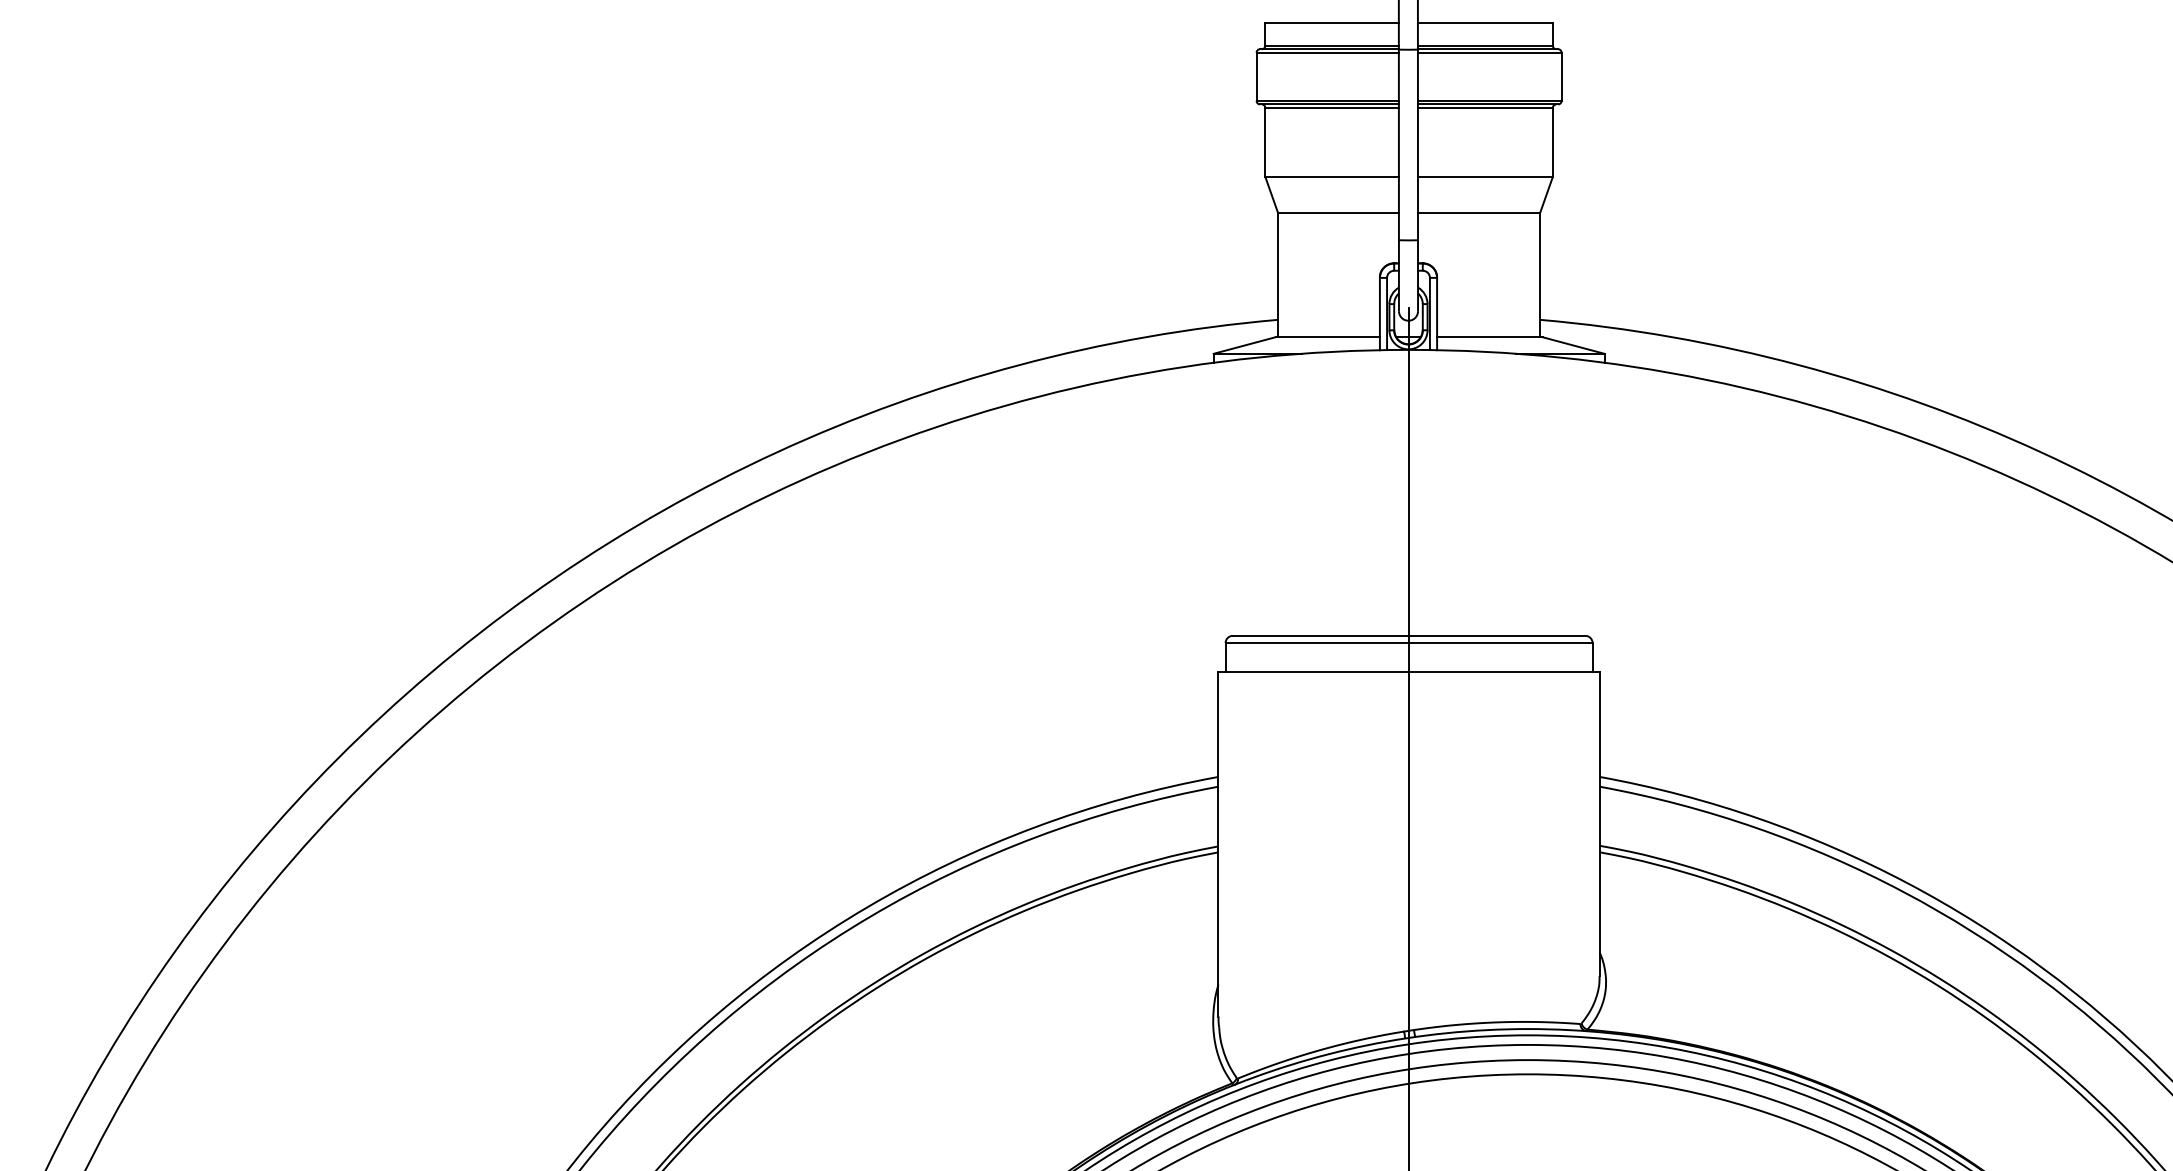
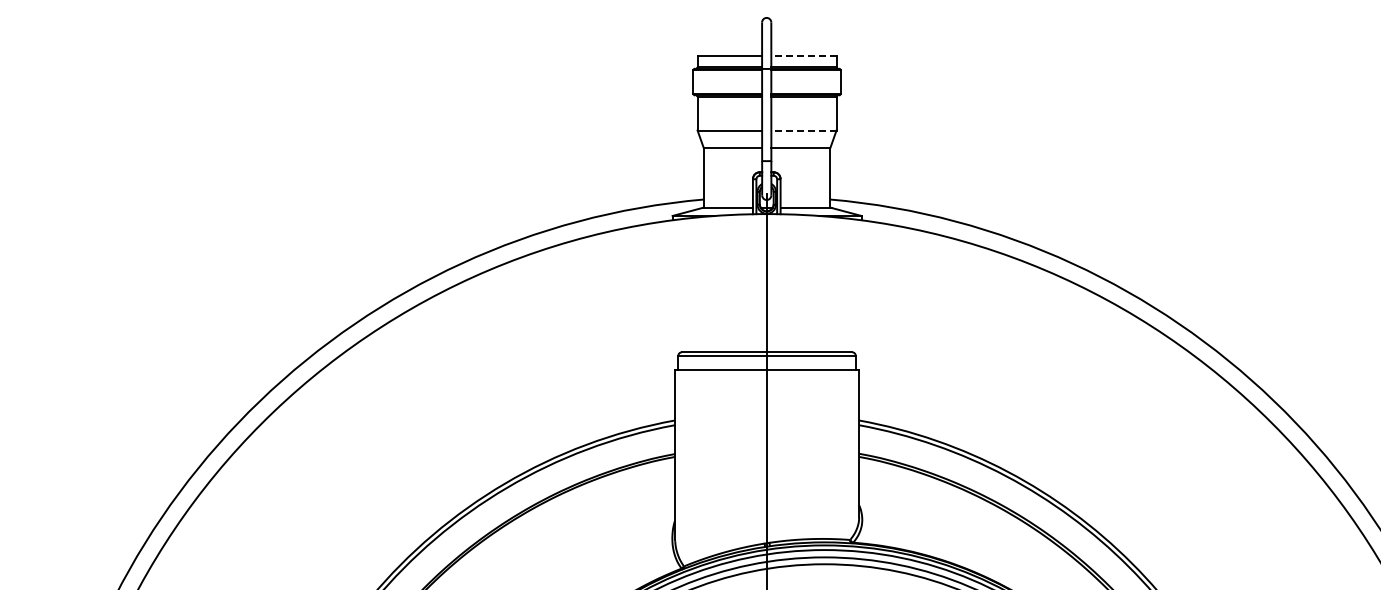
line: (1484, 23) -> (803, 56), solid -> dashed
line: (1484, 176) -> (803, 130), solid -> dashed

